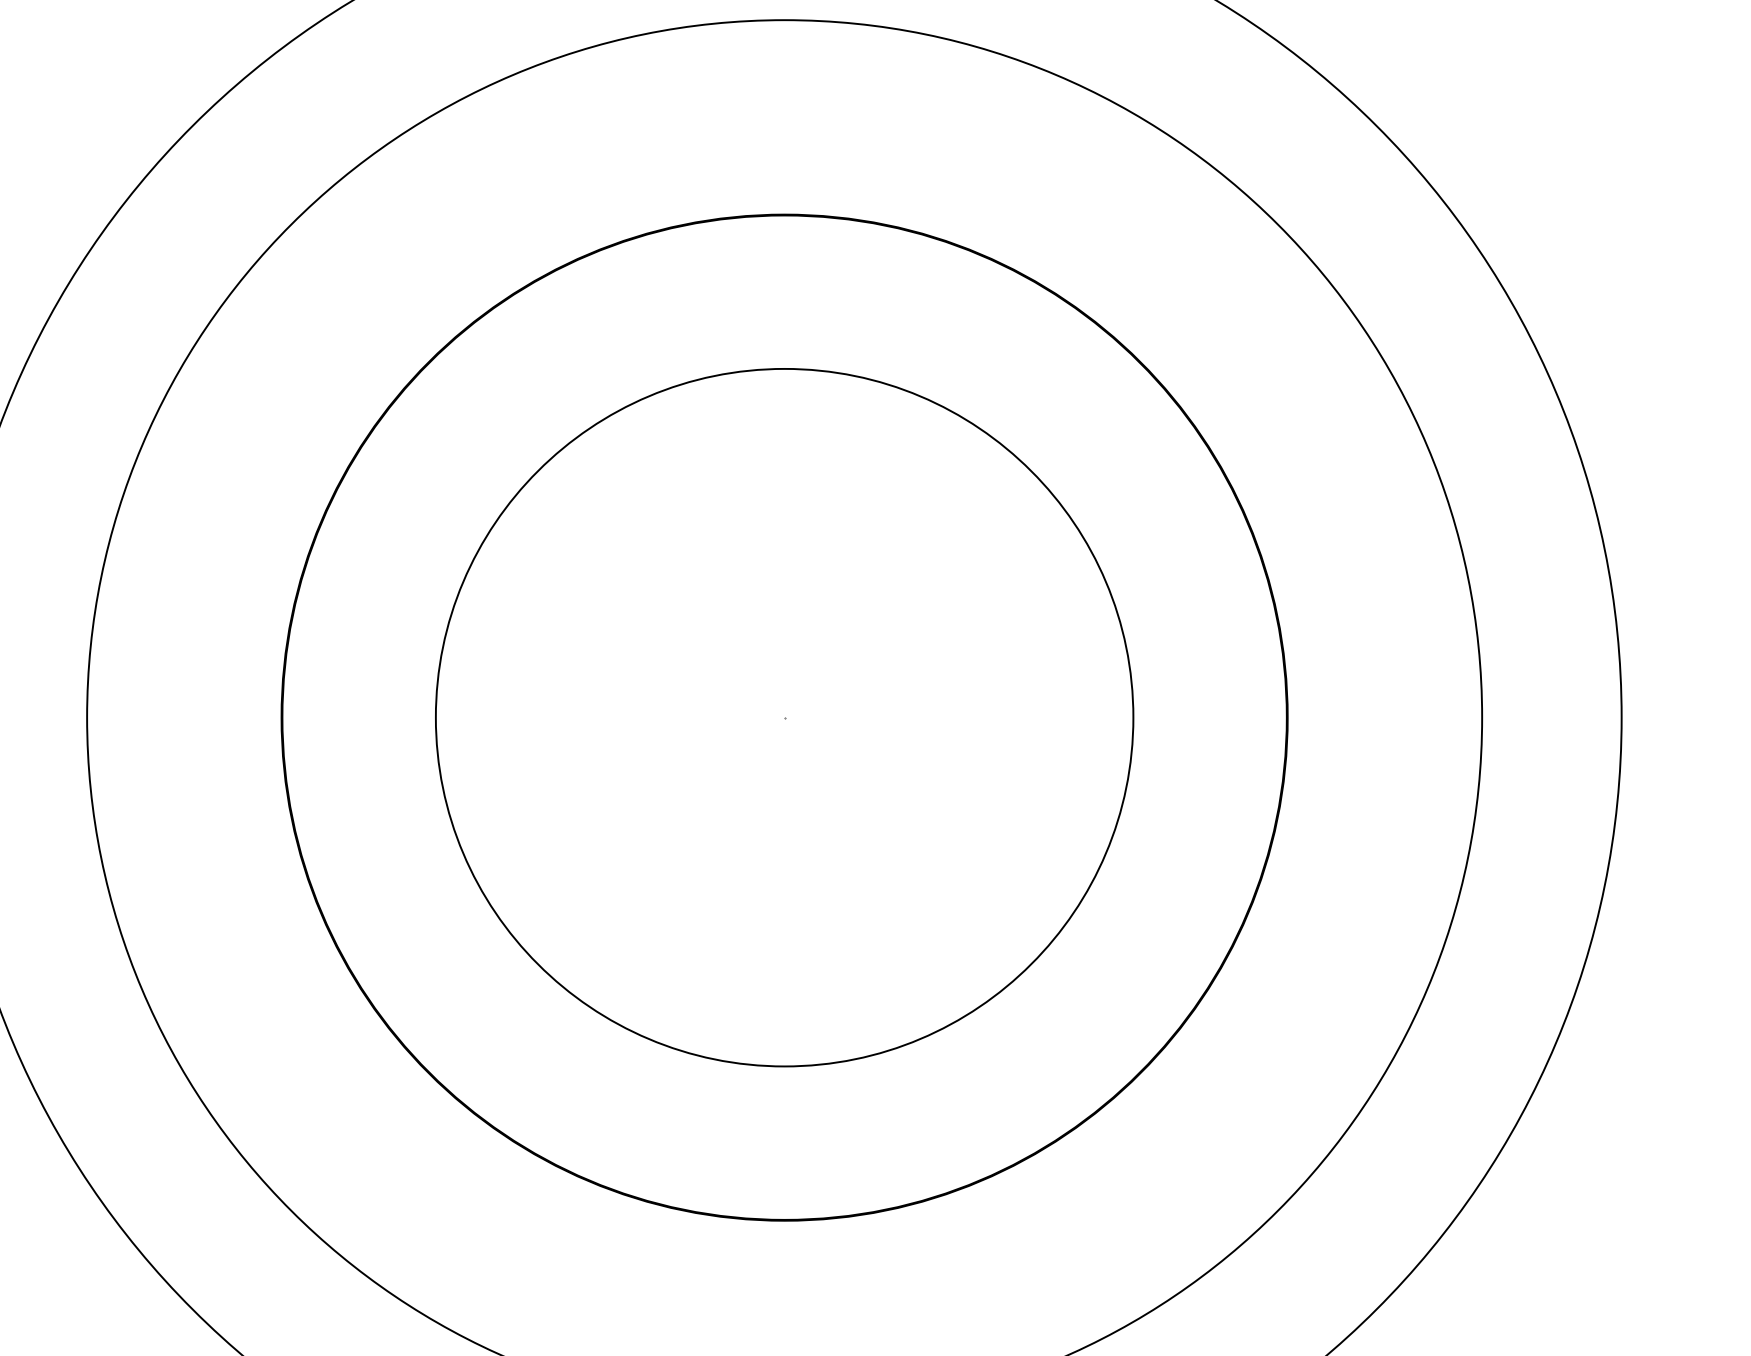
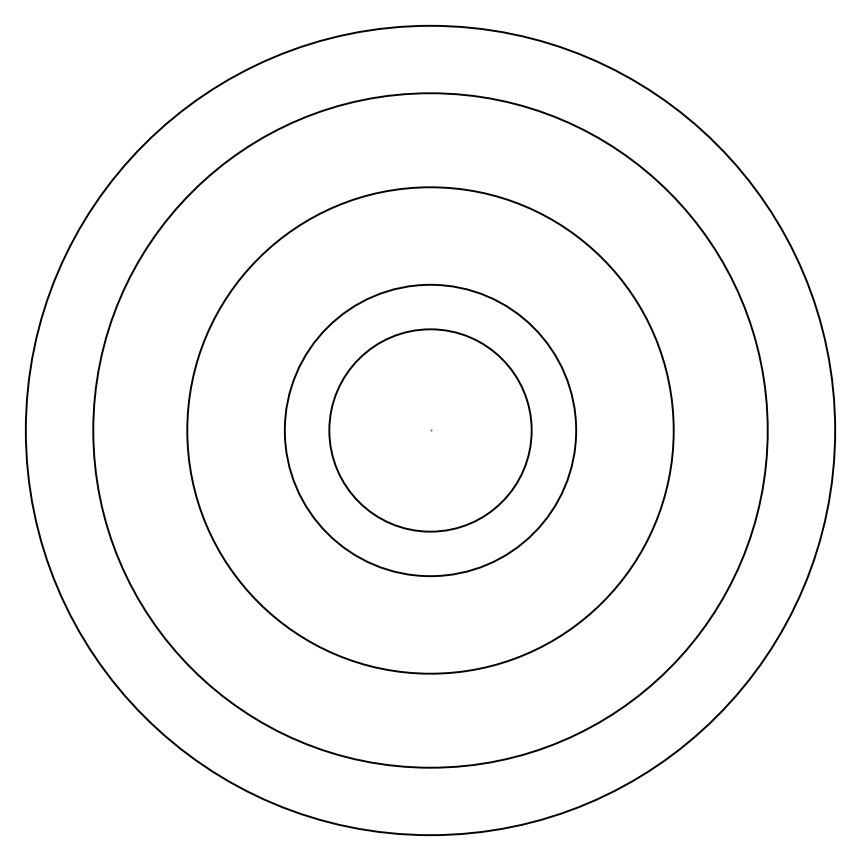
circle: (784, 717) -> (430, 430), size x0.6
circle: (784, 717) -> (430, 430), size x0.6

